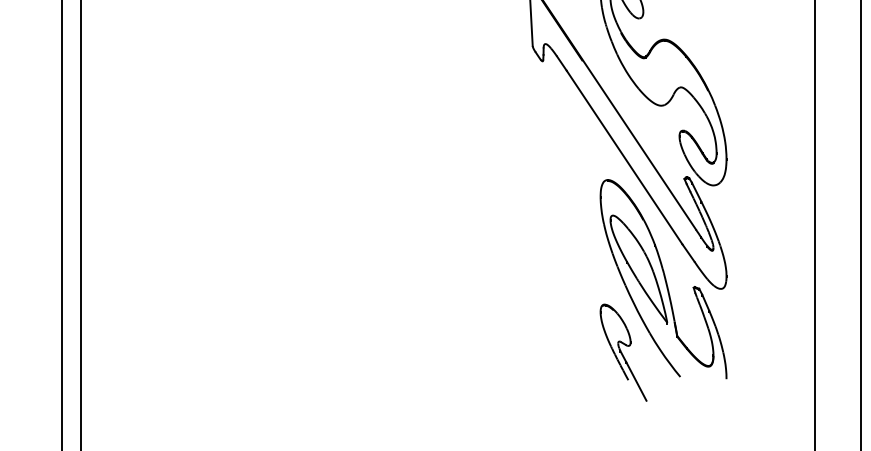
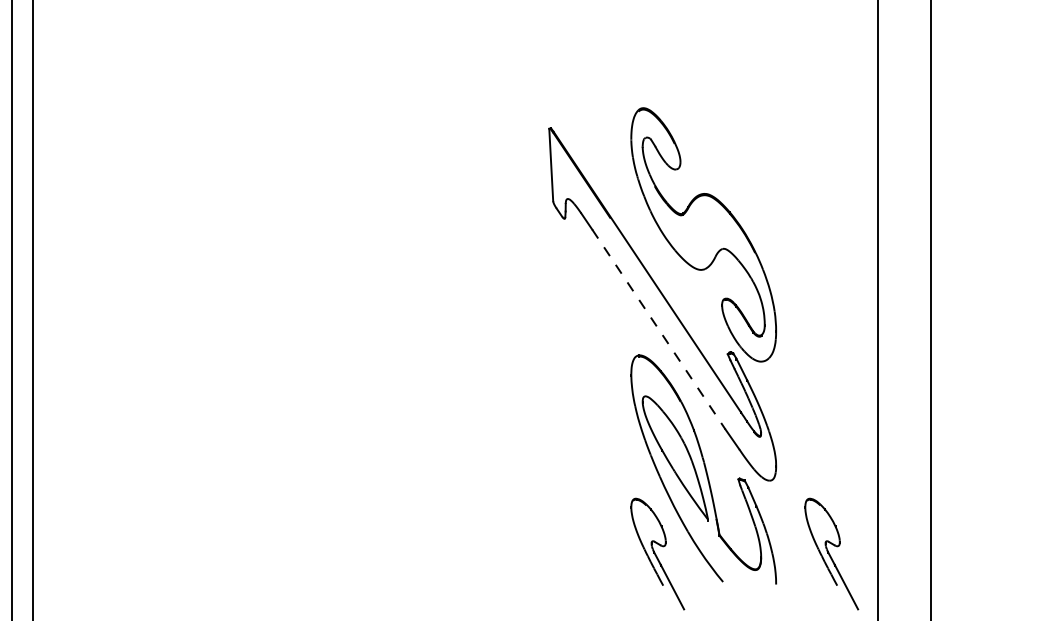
line: (625, 158) -> (659, 330), solid -> dashed
part: (774, 352) -> (831, 553), added

